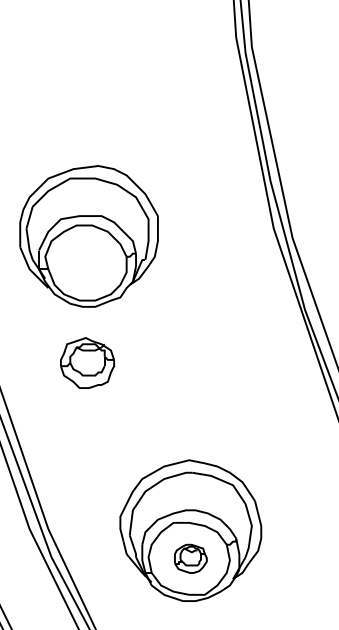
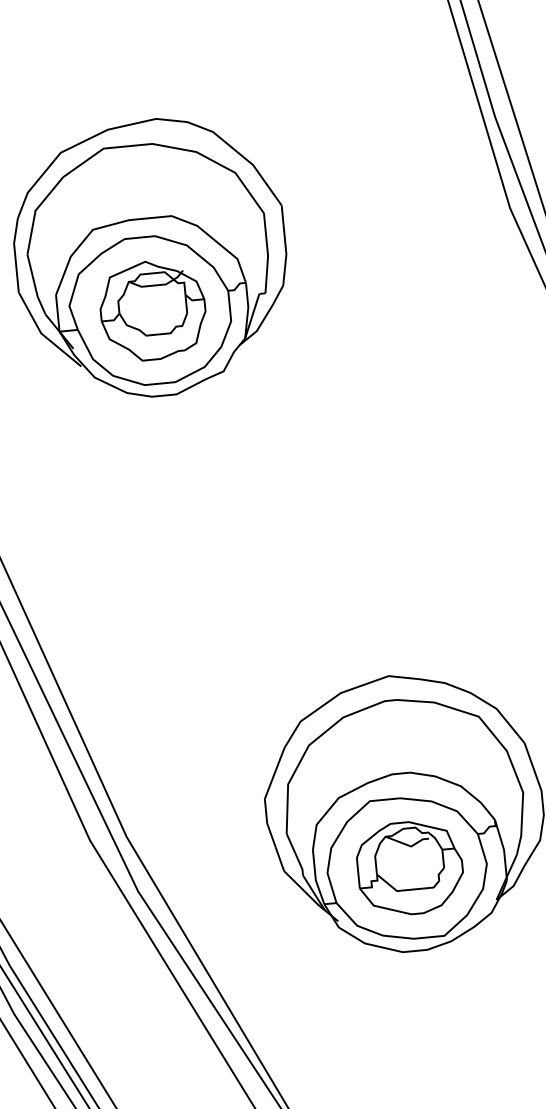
part: (87, 362) -> (152, 309), moved
part: (190, 558) -> (409, 867), size x1.67

